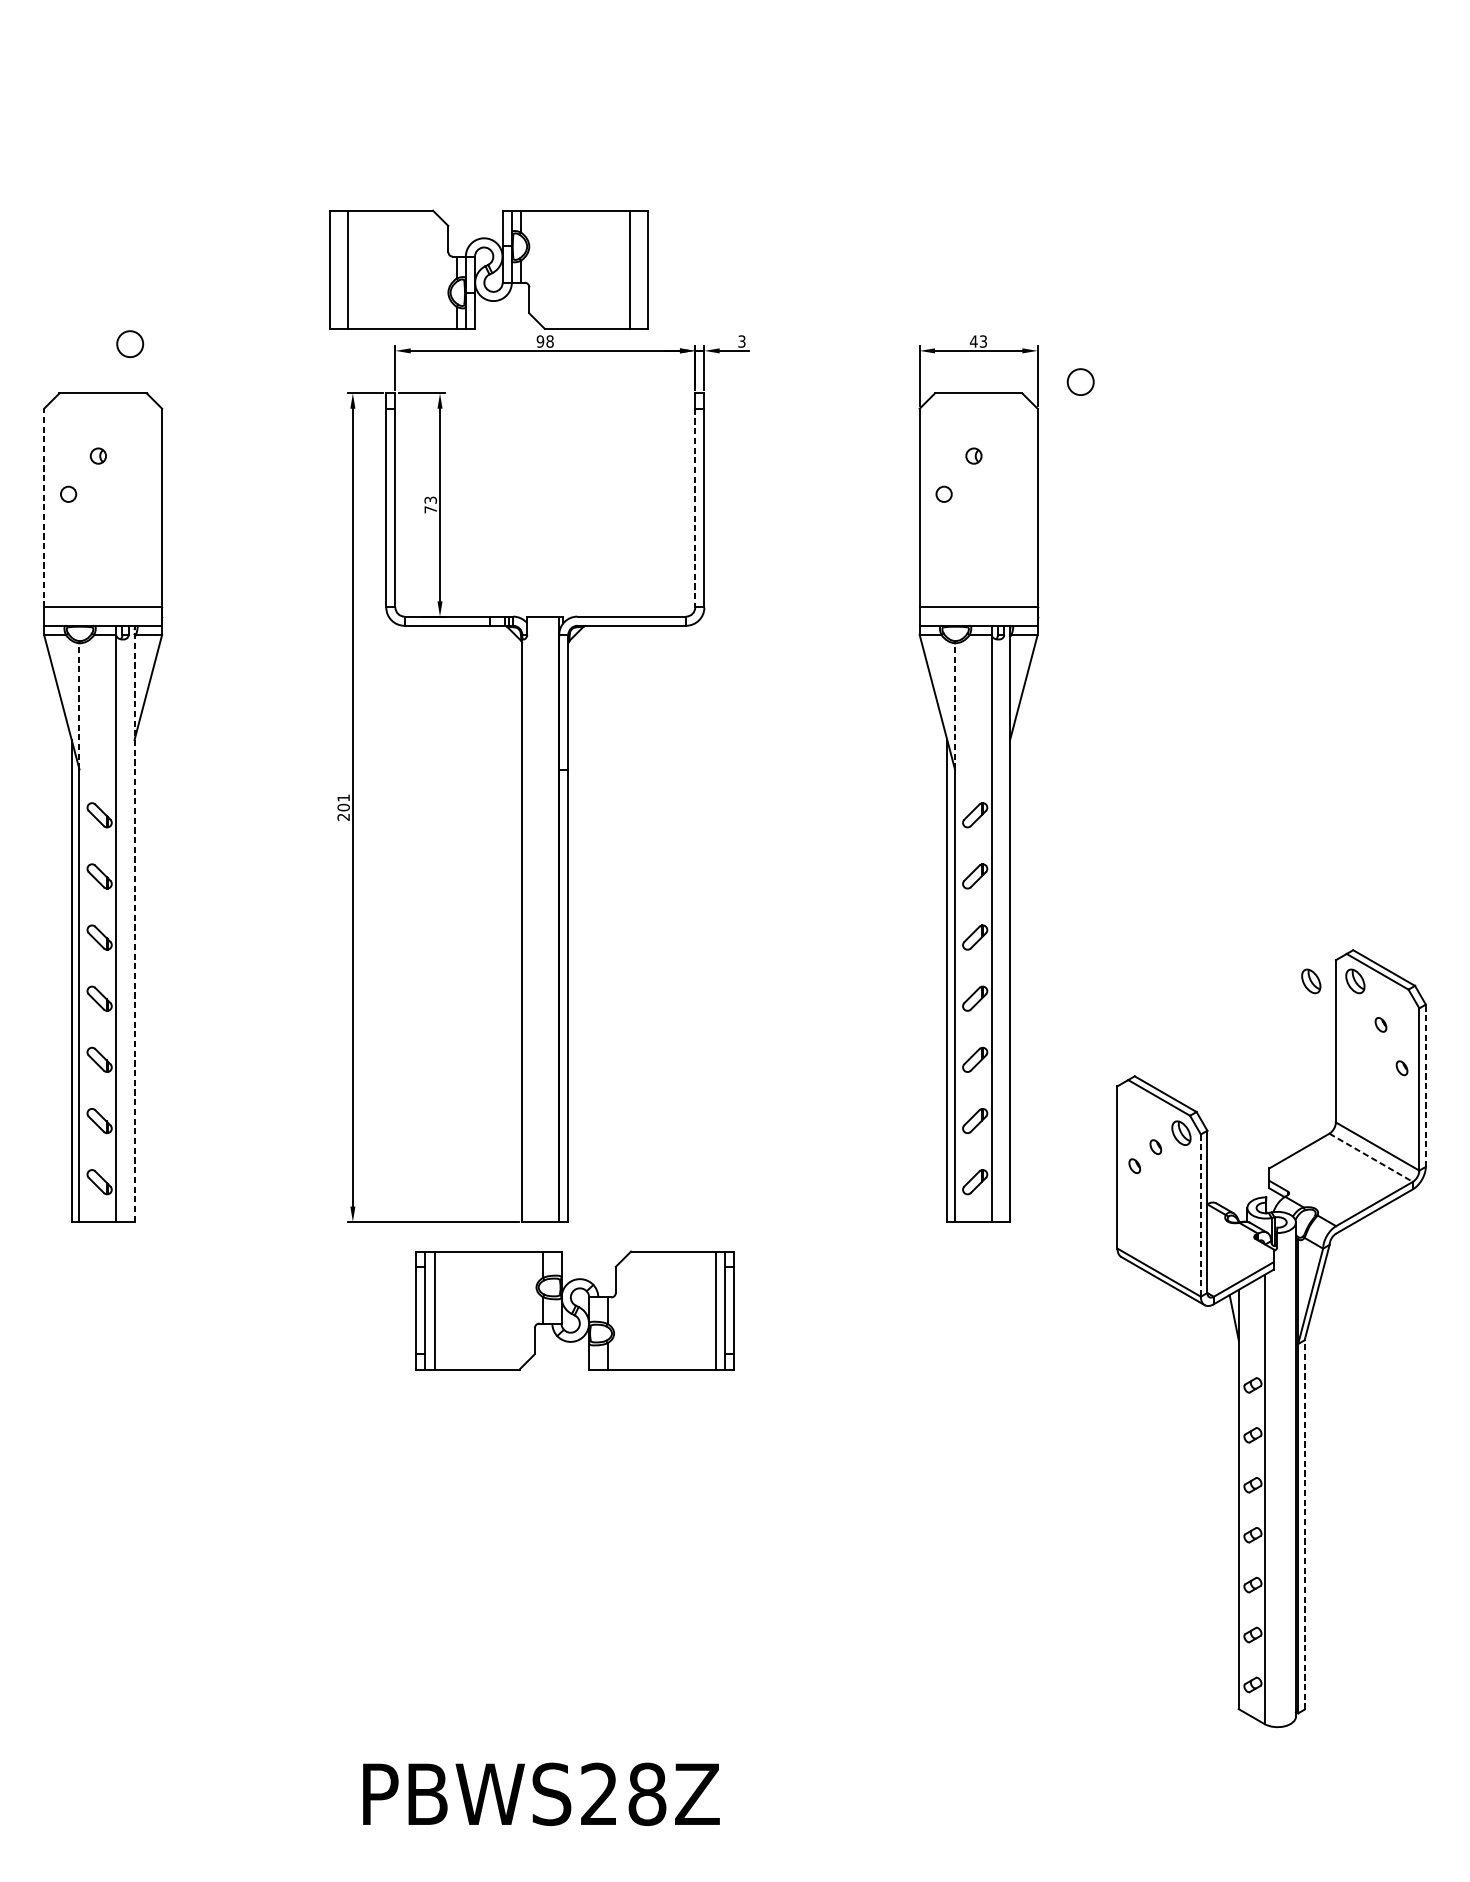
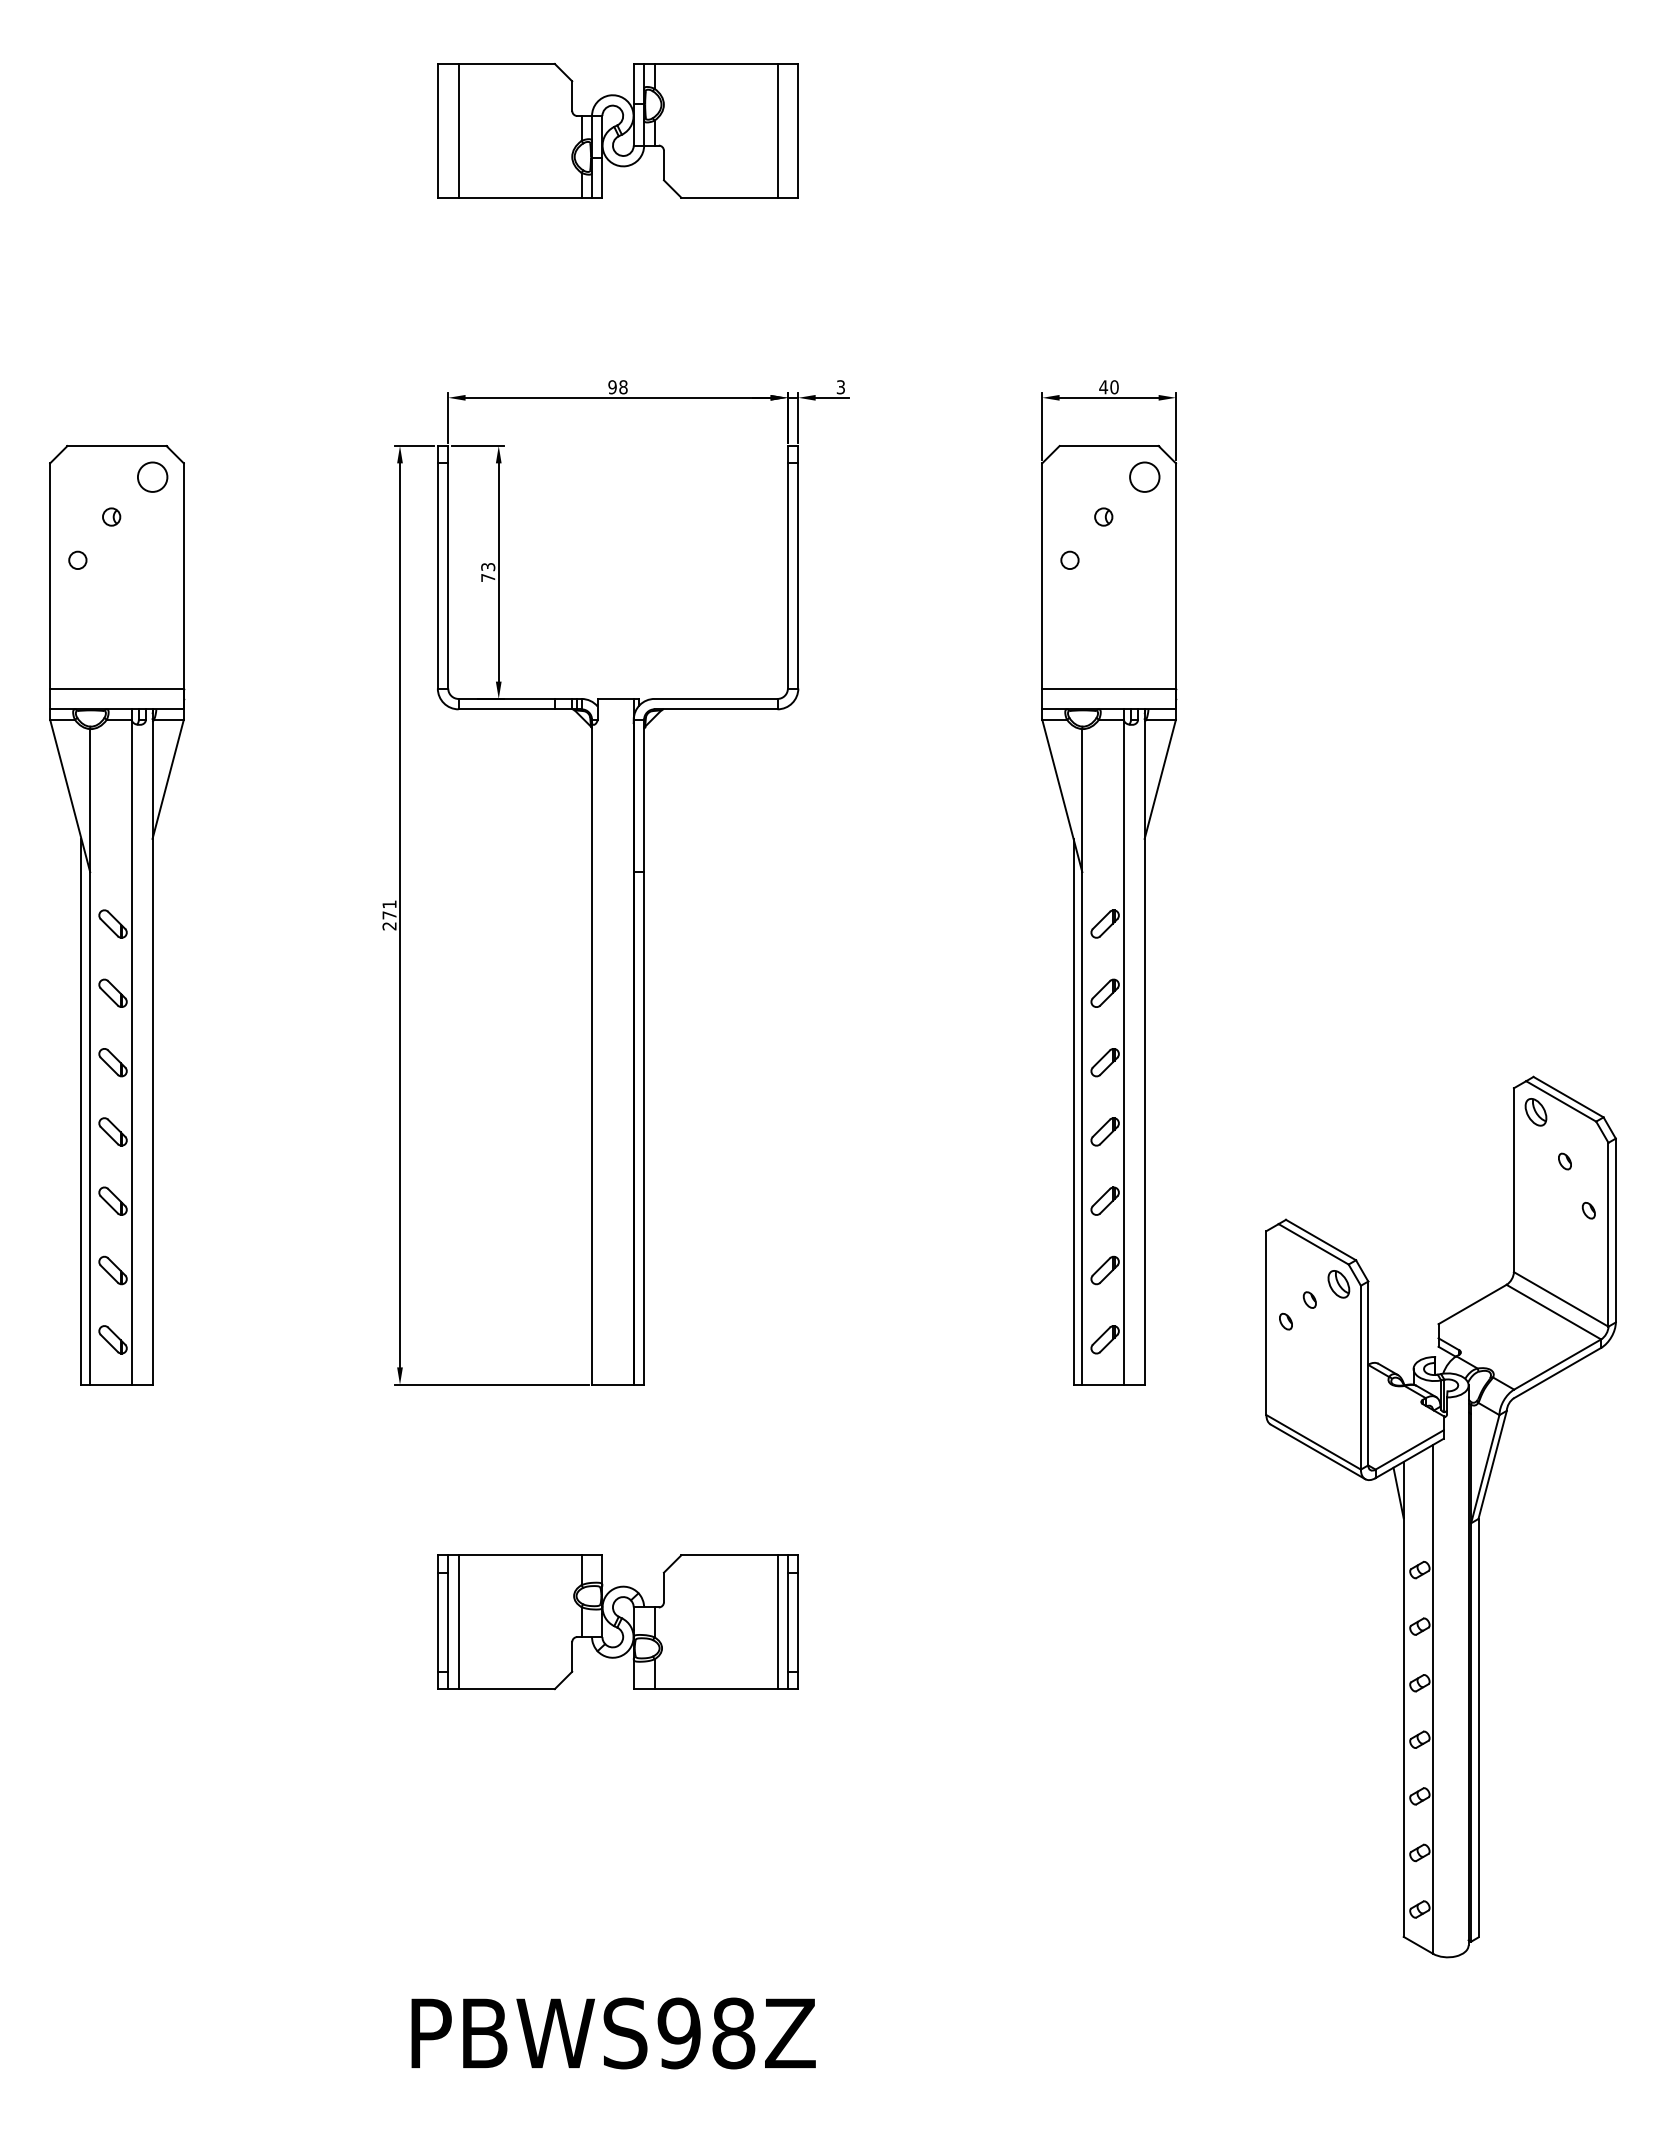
part: (488, 269) -> (617, 130), moved
text: (983, 341) -> (1114, 387), 43 -> 40
circle: (130, 343) -> (152, 476), moved
circle: (1080, 381) -> (1144, 476), moved
line: (44, 507) -> (50, 575), dashed -> solid
line: (694, 507) -> (787, 575), dashed -> solid
line: (79, 706) -> (90, 800), dashed -> solid
line: (955, 706) -> (1082, 800), dashed -> solid
text: (343, 807) -> (389, 915), 201 -> 271
line: (134, 924) -> (152, 1047), dashed -> solid
part: (1310, 981) -> (1485, 1112), removed
line: (1425, 1085) -> (1615, 1230), dashed -> solid
line: (1370, 1158) -> (1553, 1312), dashed -> solid
line: (1200, 1215) -> (1360, 1377), dashed -> solid
part: (574, 1310) -> (617, 1622), moved
line: (1304, 1524) -> (1478, 1727), dashed -> solid
text: (598, 1794) -> (678, 2033), PBWS28Z -> PBWS98Z

